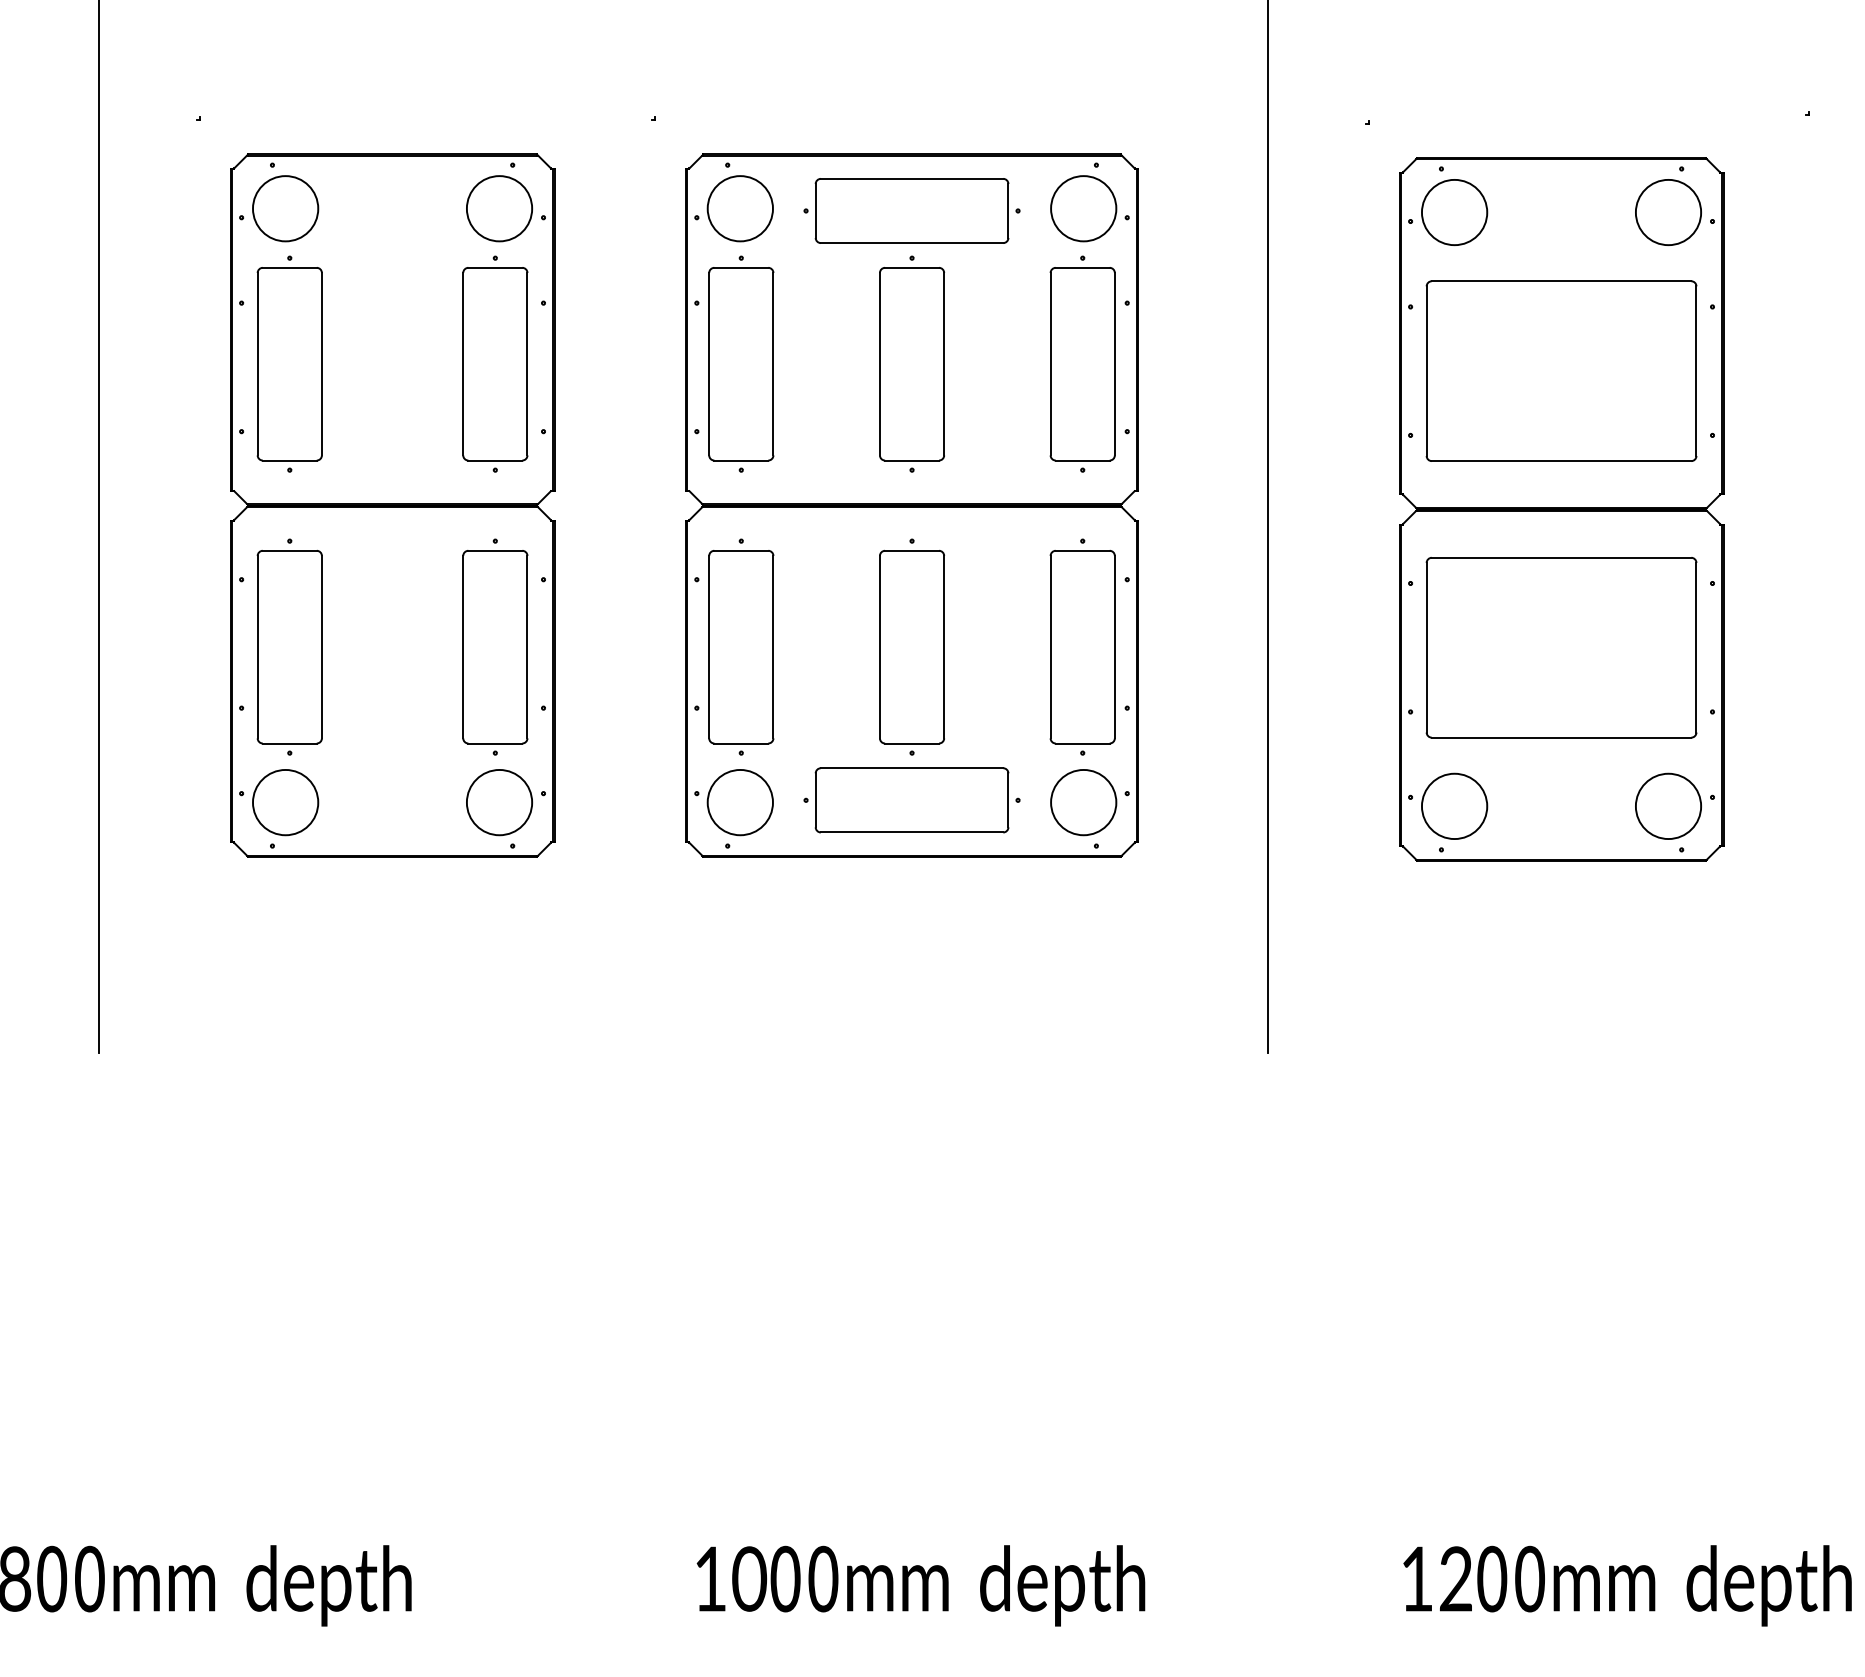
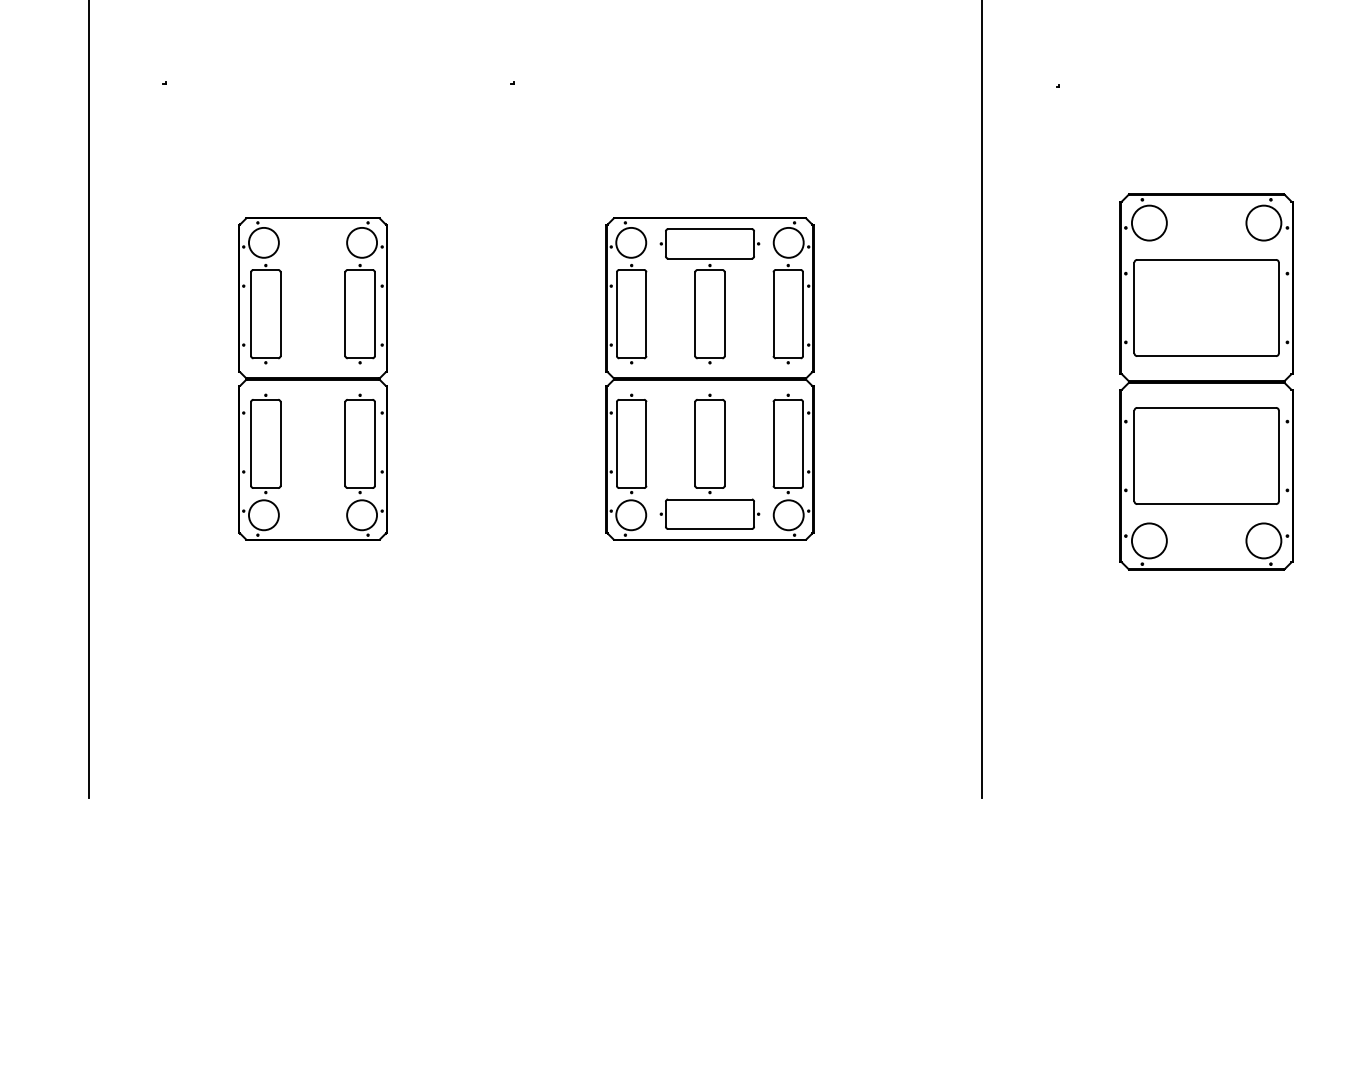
part: (392, 505) -> (312, 378), size x0.6
part: (911, 505) -> (709, 378), size x0.6
part: (1561, 509) -> (1206, 382), size x0.7

